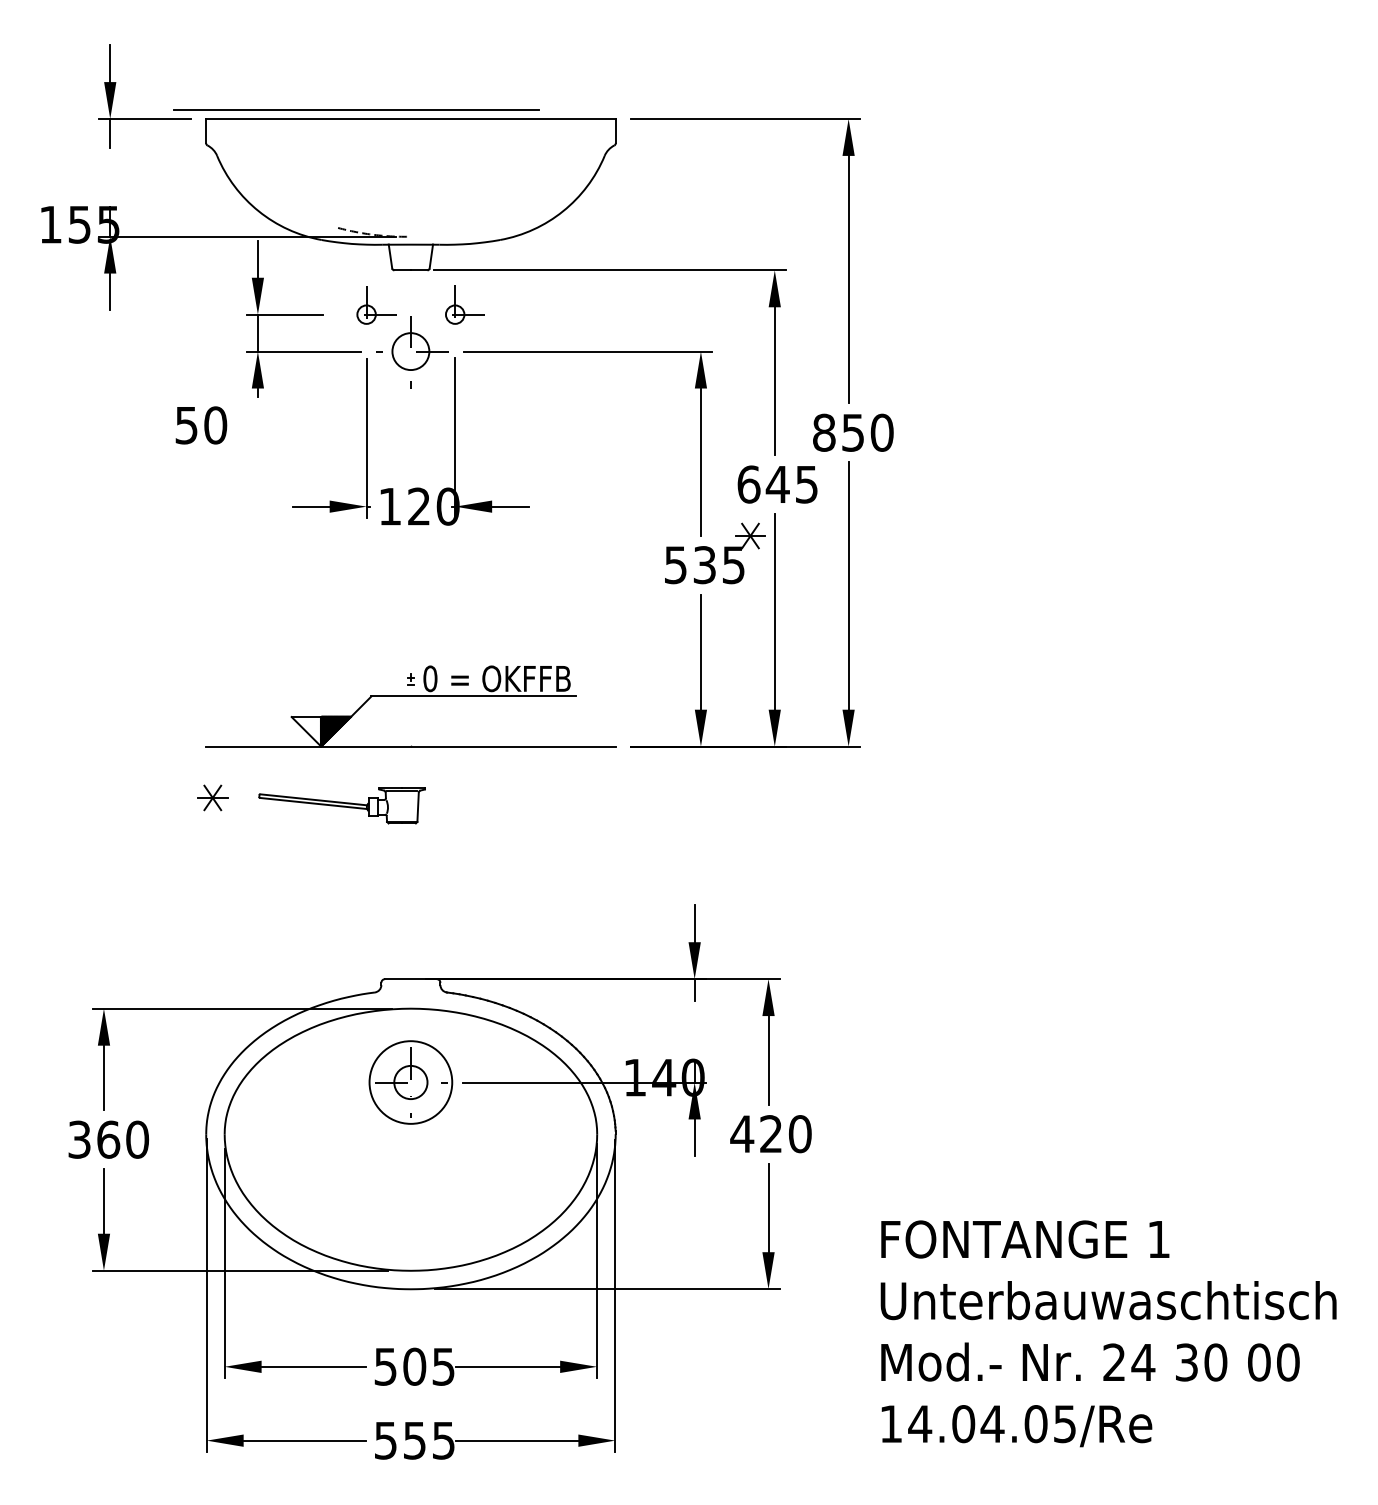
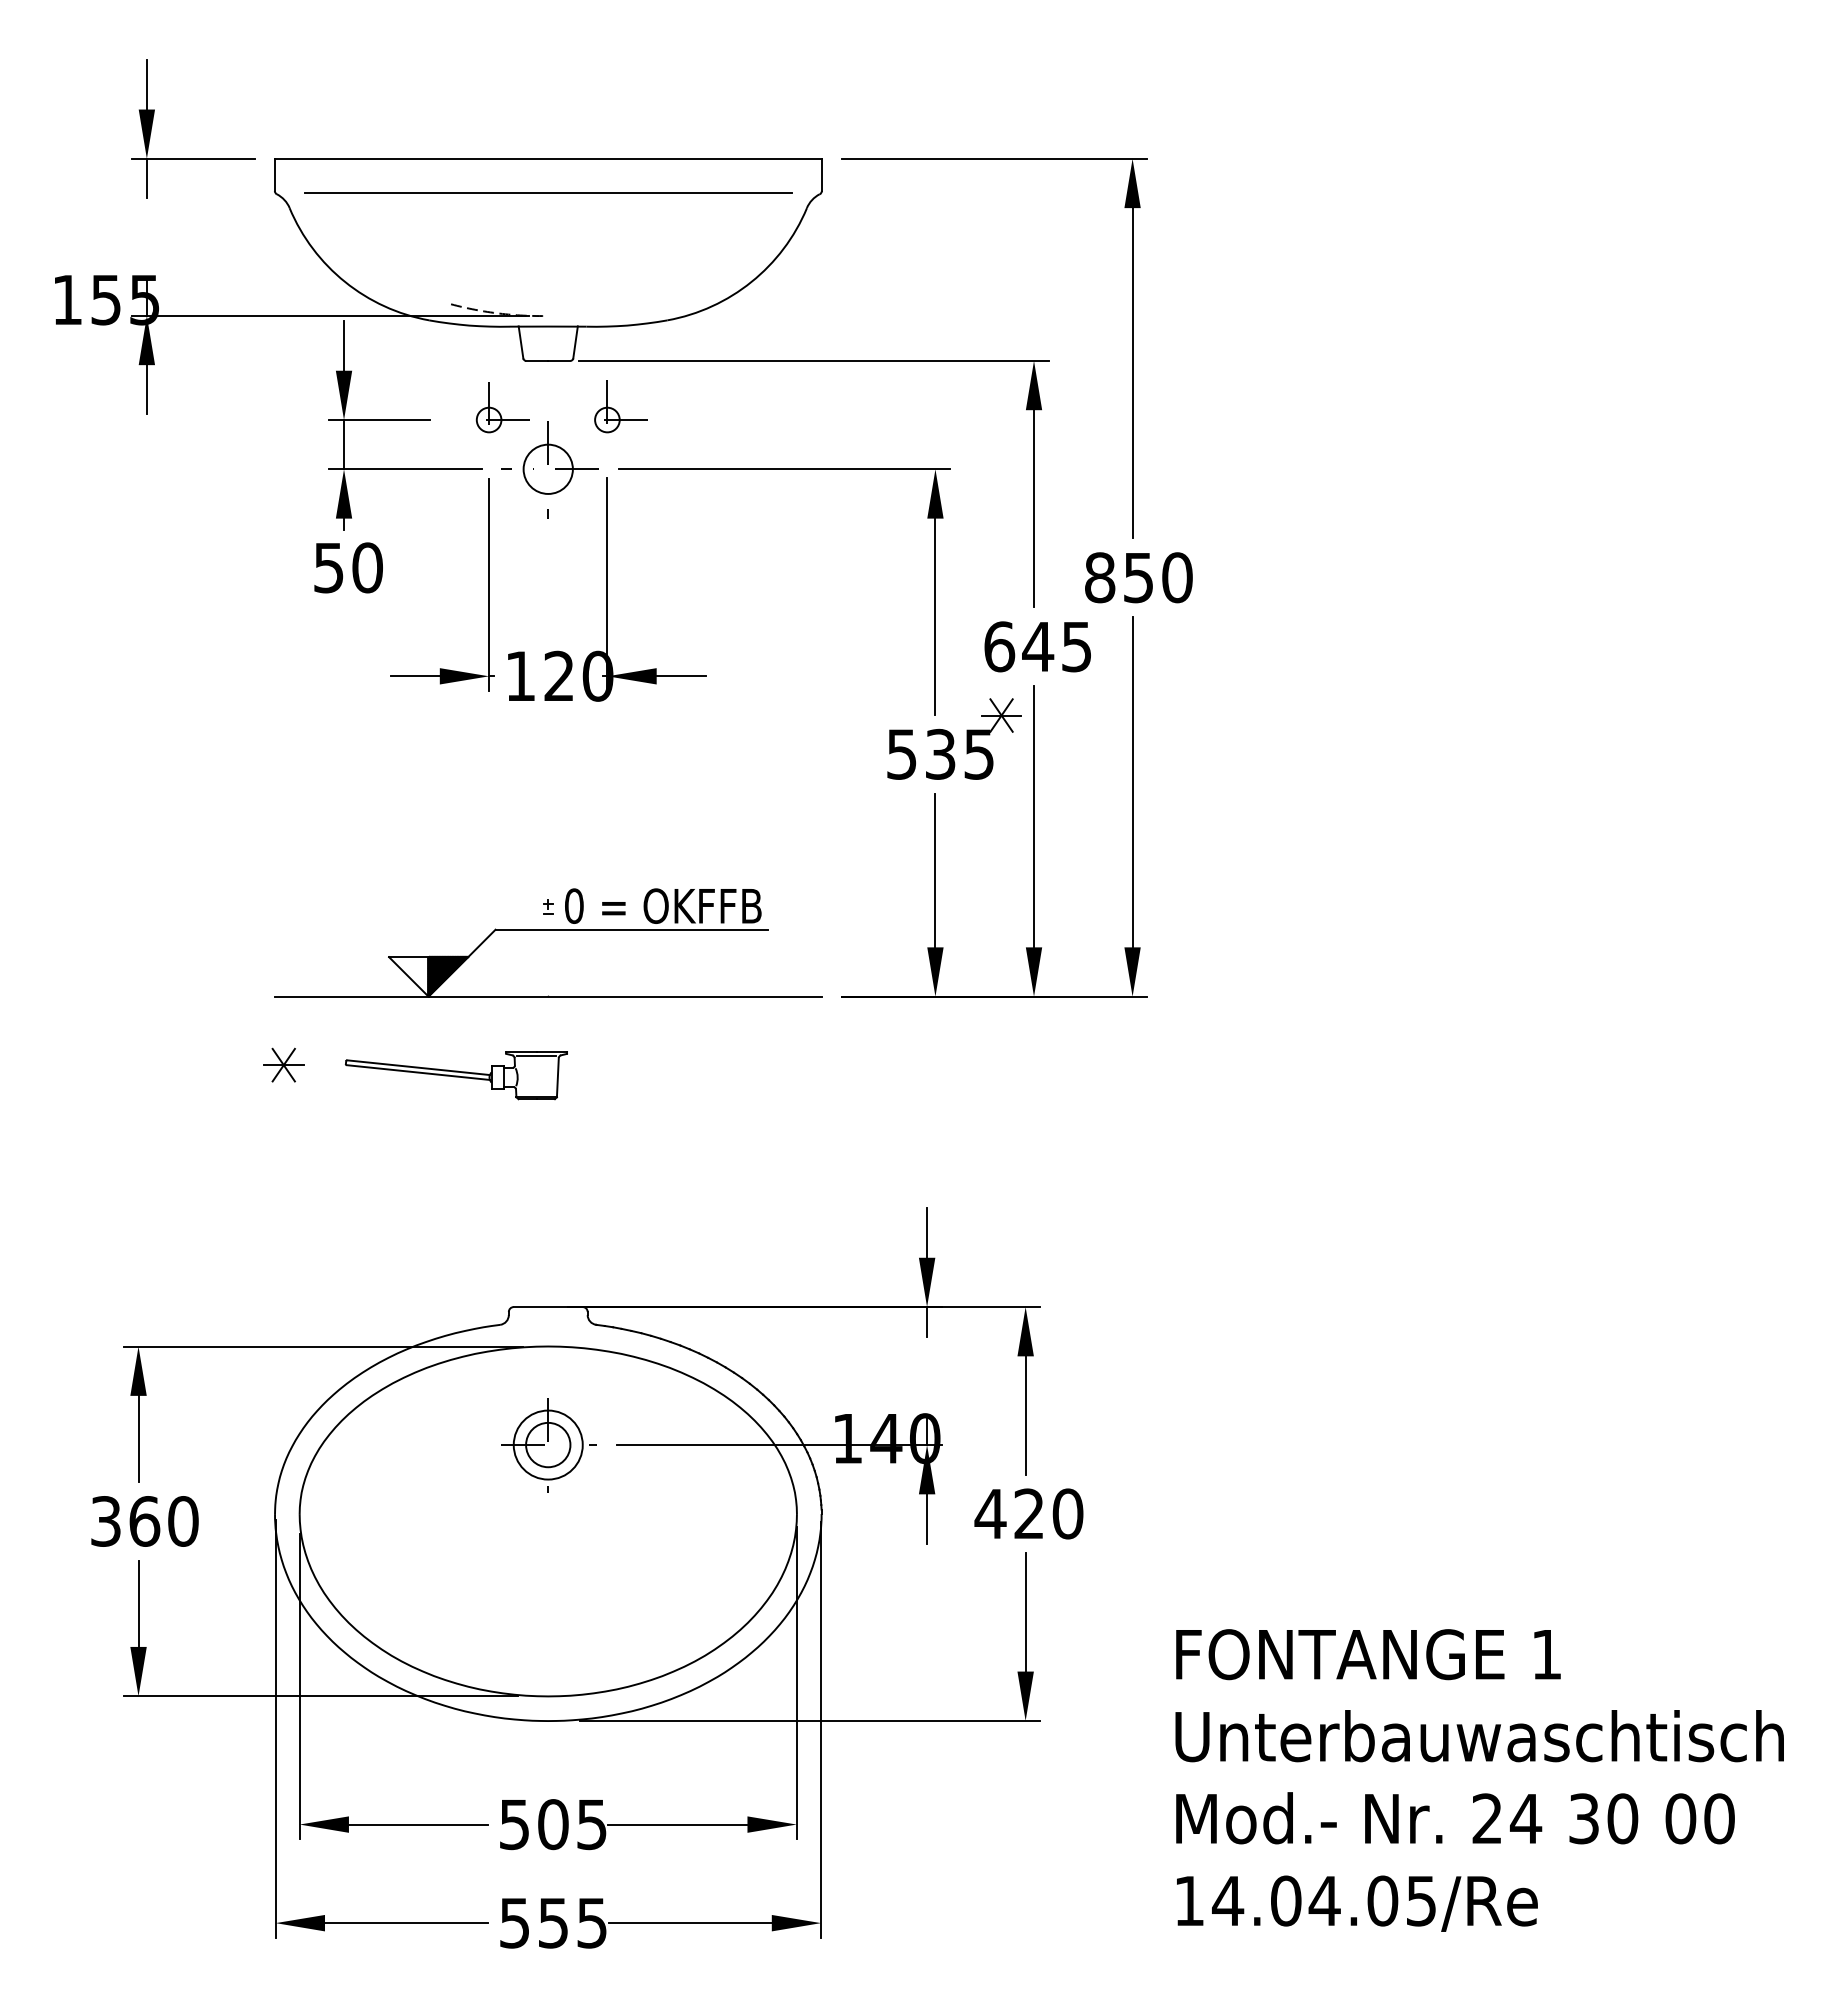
line: (356, 109) -> (548, 192), moved
text: (201, 425) -> (348, 567), moved
circle: (410, 1082) -> (547, 1444), size x0.62

